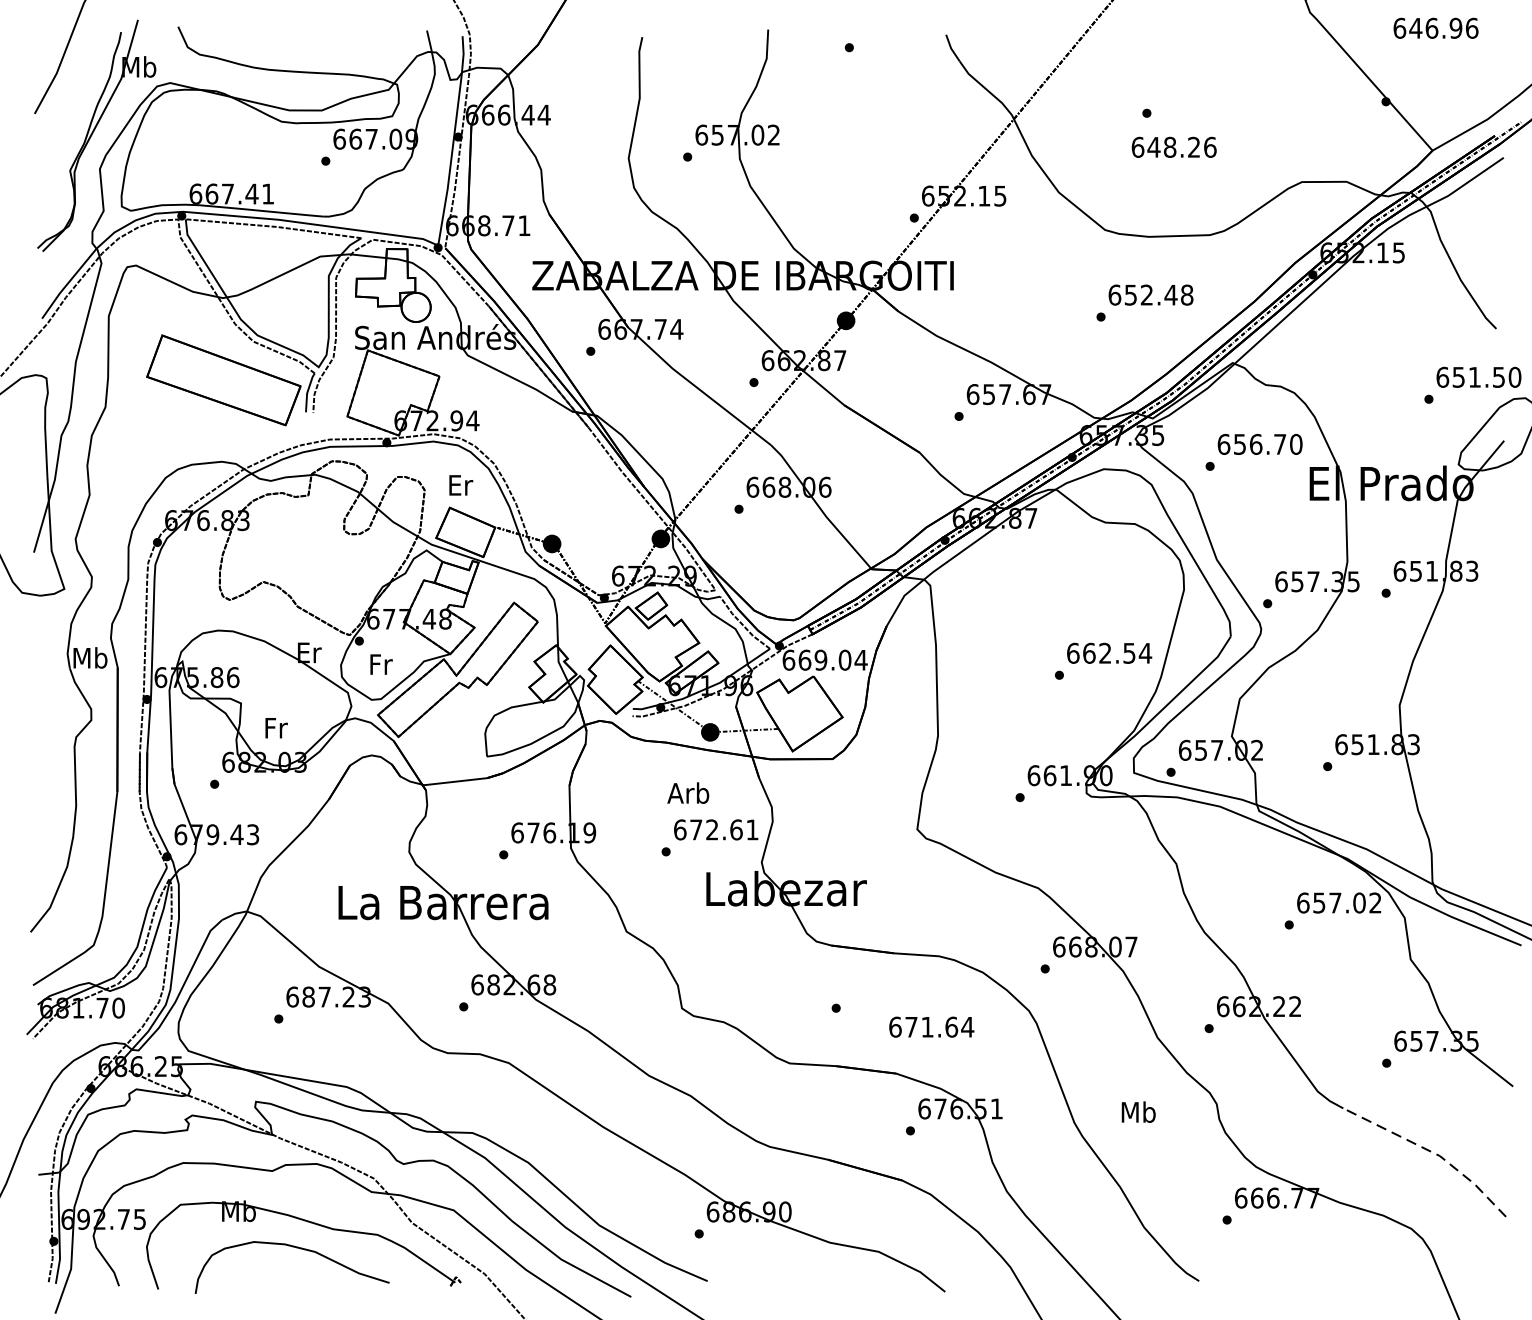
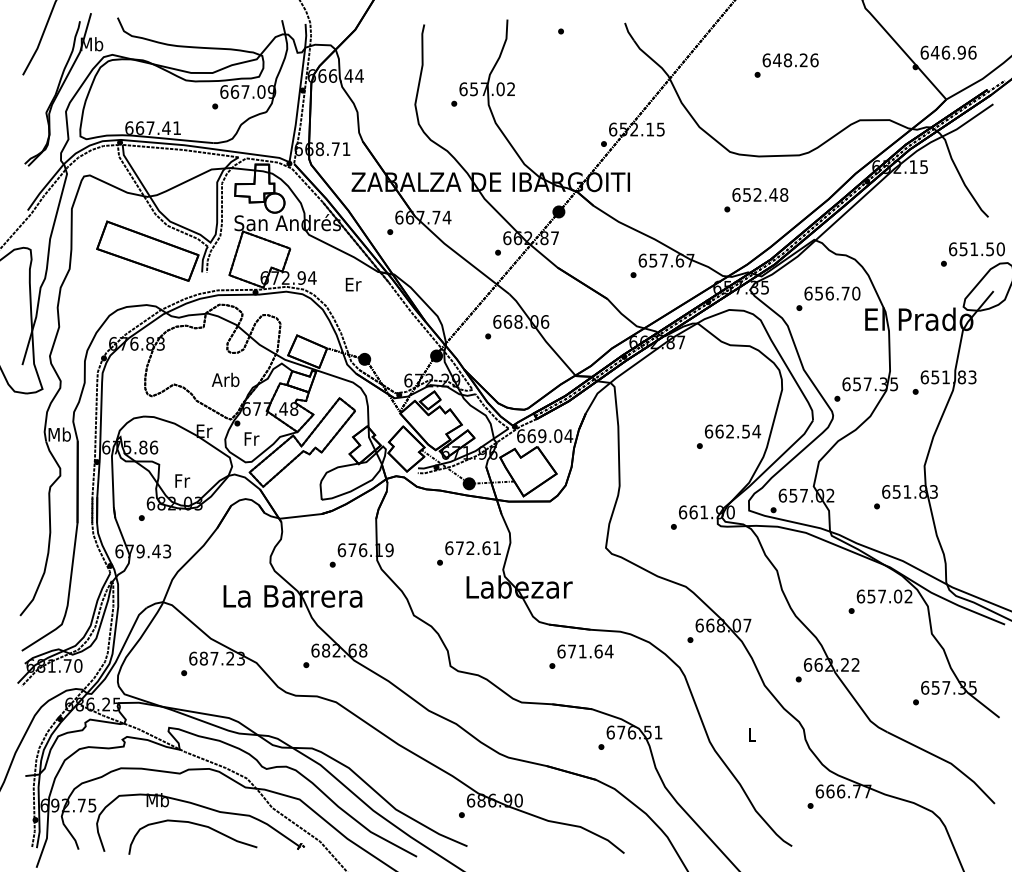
text: (1435, 27) -> (948, 52), moved
text: (1173, 147) -> (790, 60), moved
text: (460, 485) -> (353, 284), moved
text: (688, 792) -> (225, 379), moved
text: (931, 1027) -> (585, 651), moved
text: (1139, 1111) -> (752, 734), Mb -> L
line: (1432, 1152) -> (946, 761), dashed -> solid

